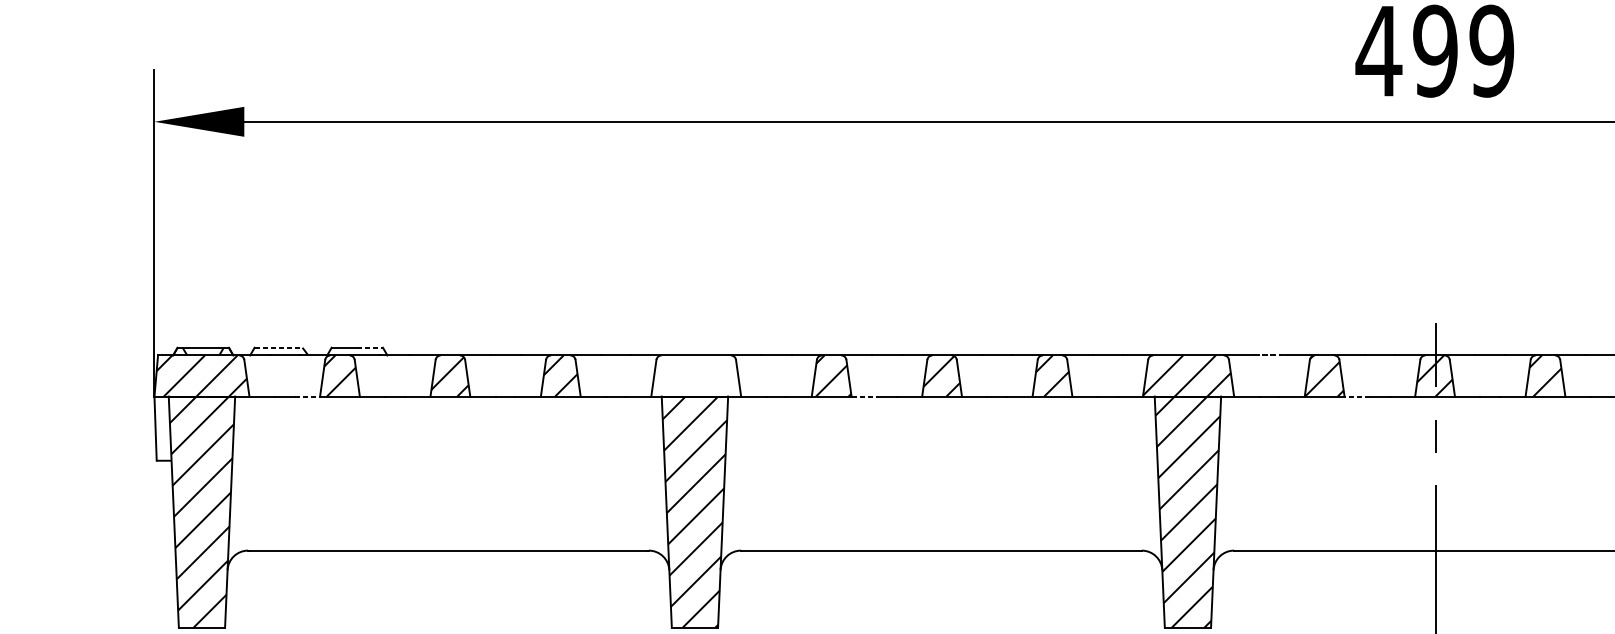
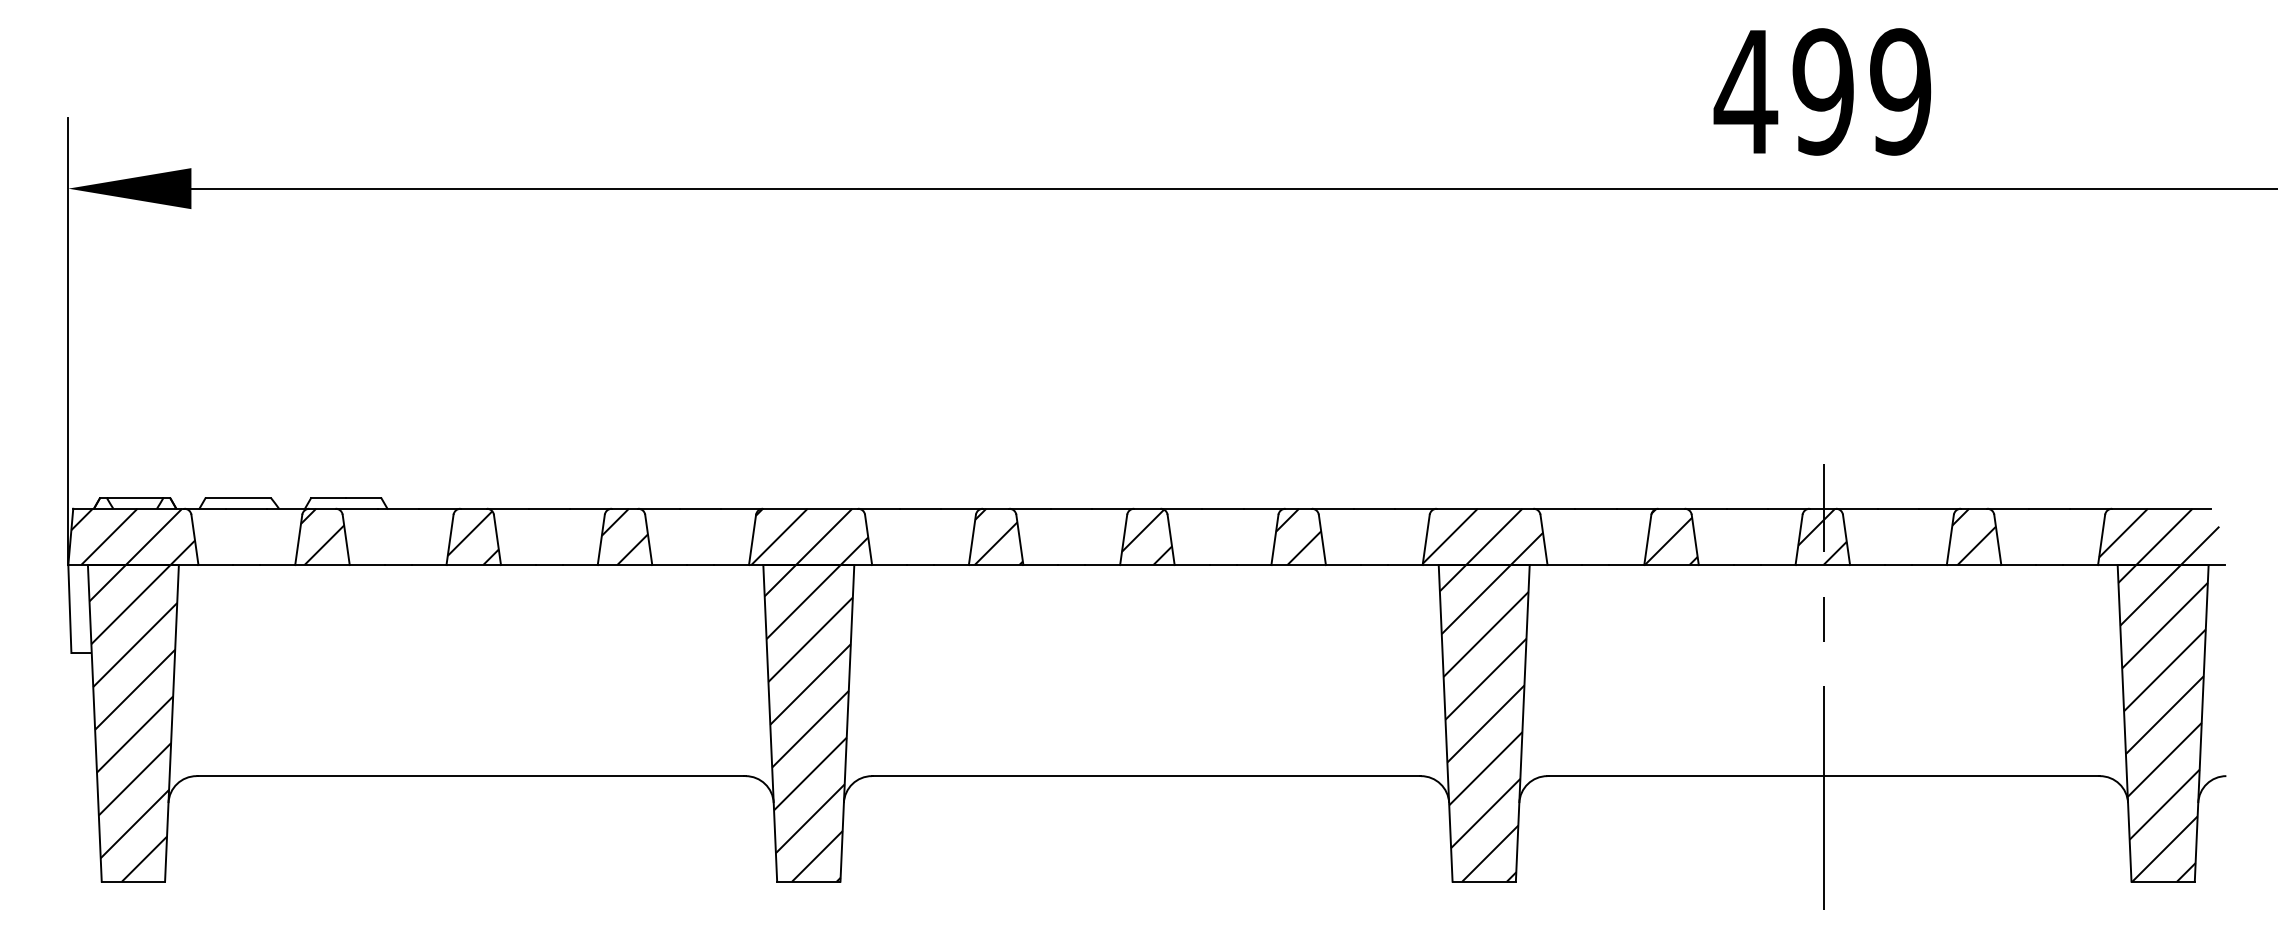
line: (278, 347) -> (238, 498), dashed -> solid
line: (369, 347) -> (363, 498), dashed -> solid
line: (1269, 355) -> (1595, 508), dashed -> solid
hatch: (695, 375) -> (809, 536), added
line: (307, 396) -> (278, 565), dashed -> solid
line: (864, 396) -> (1041, 565), dashed -> solid
line: (1356, 396) -> (1715, 565), dashed -> solid

